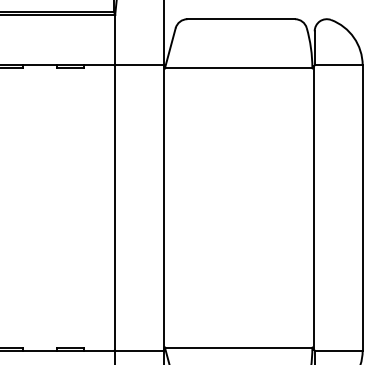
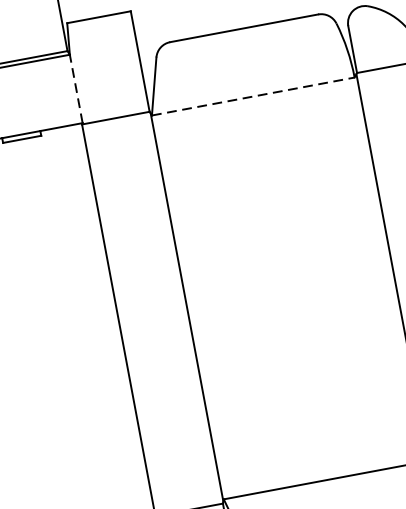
line: (115, 39) -> (76, 88), solid -> dashed
line: (238, 68) -> (253, 96), solid -> dashed

